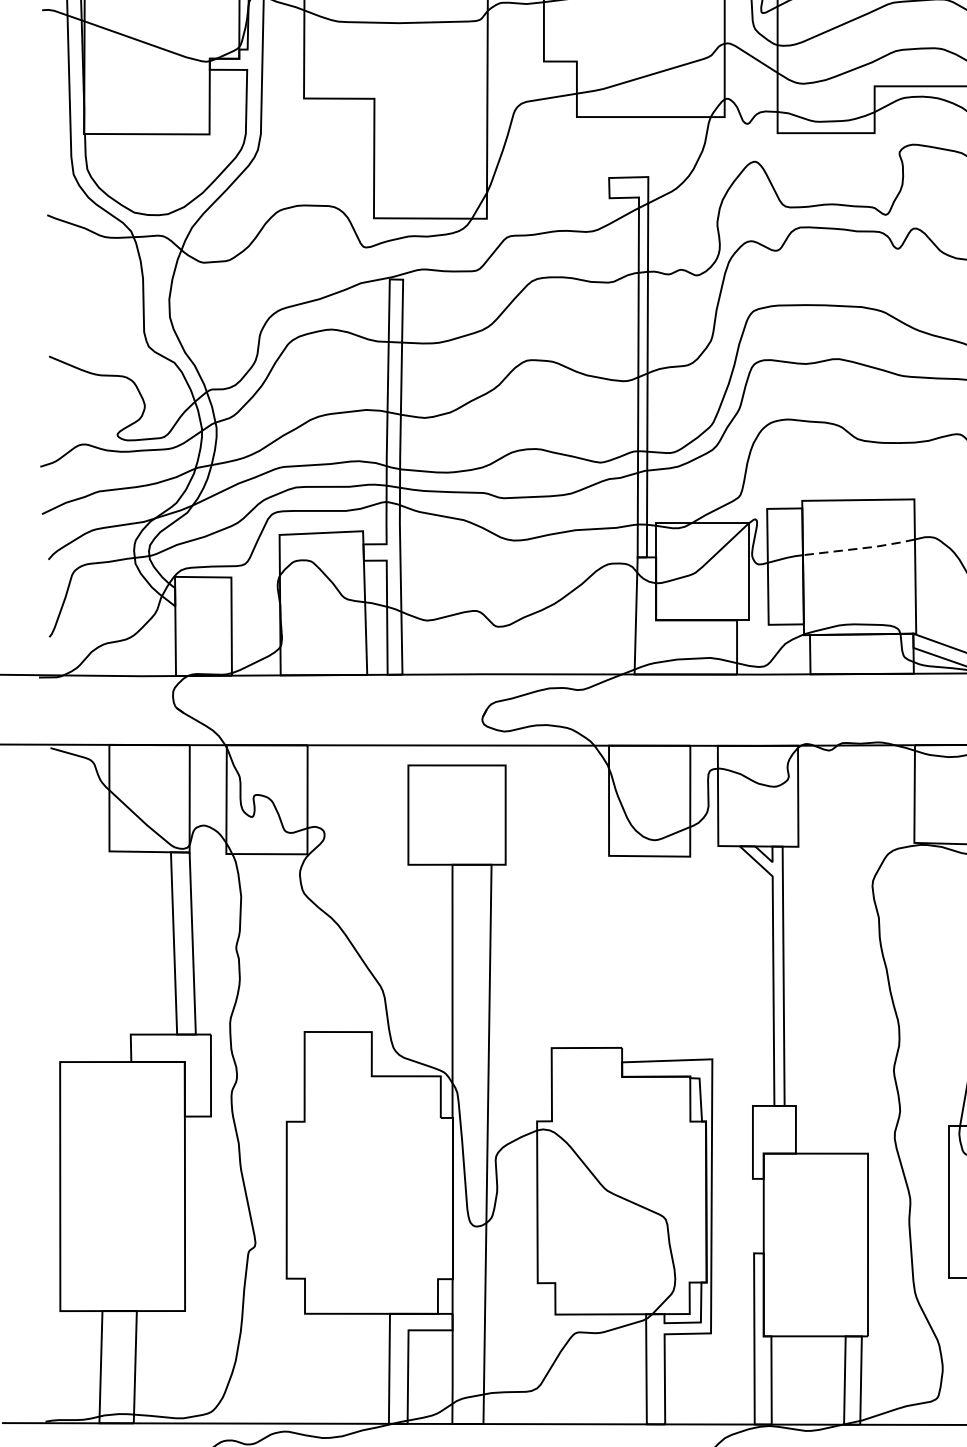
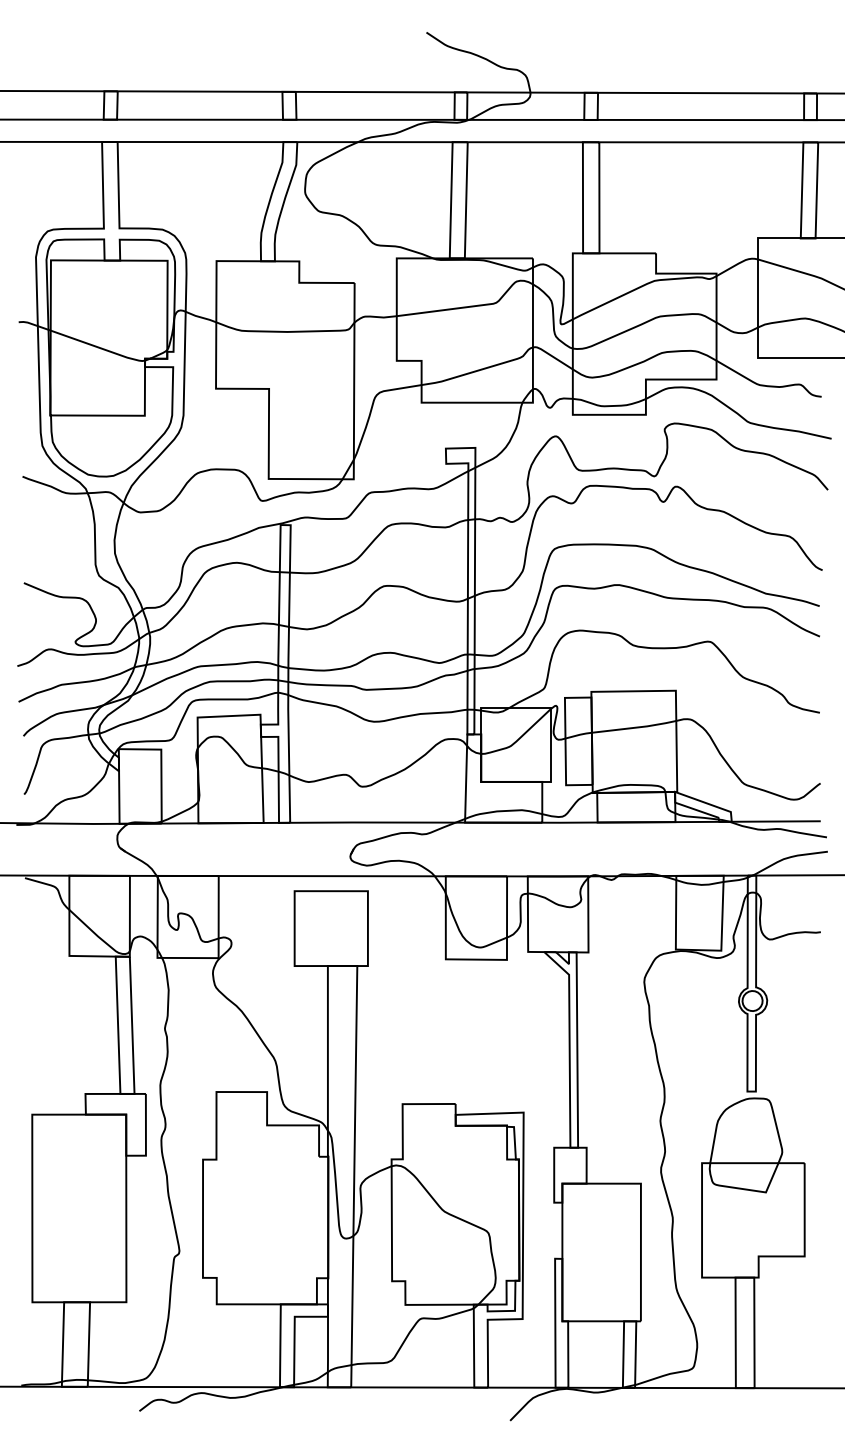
line: (860, 548) -> (635, 727), dashed -> solid

